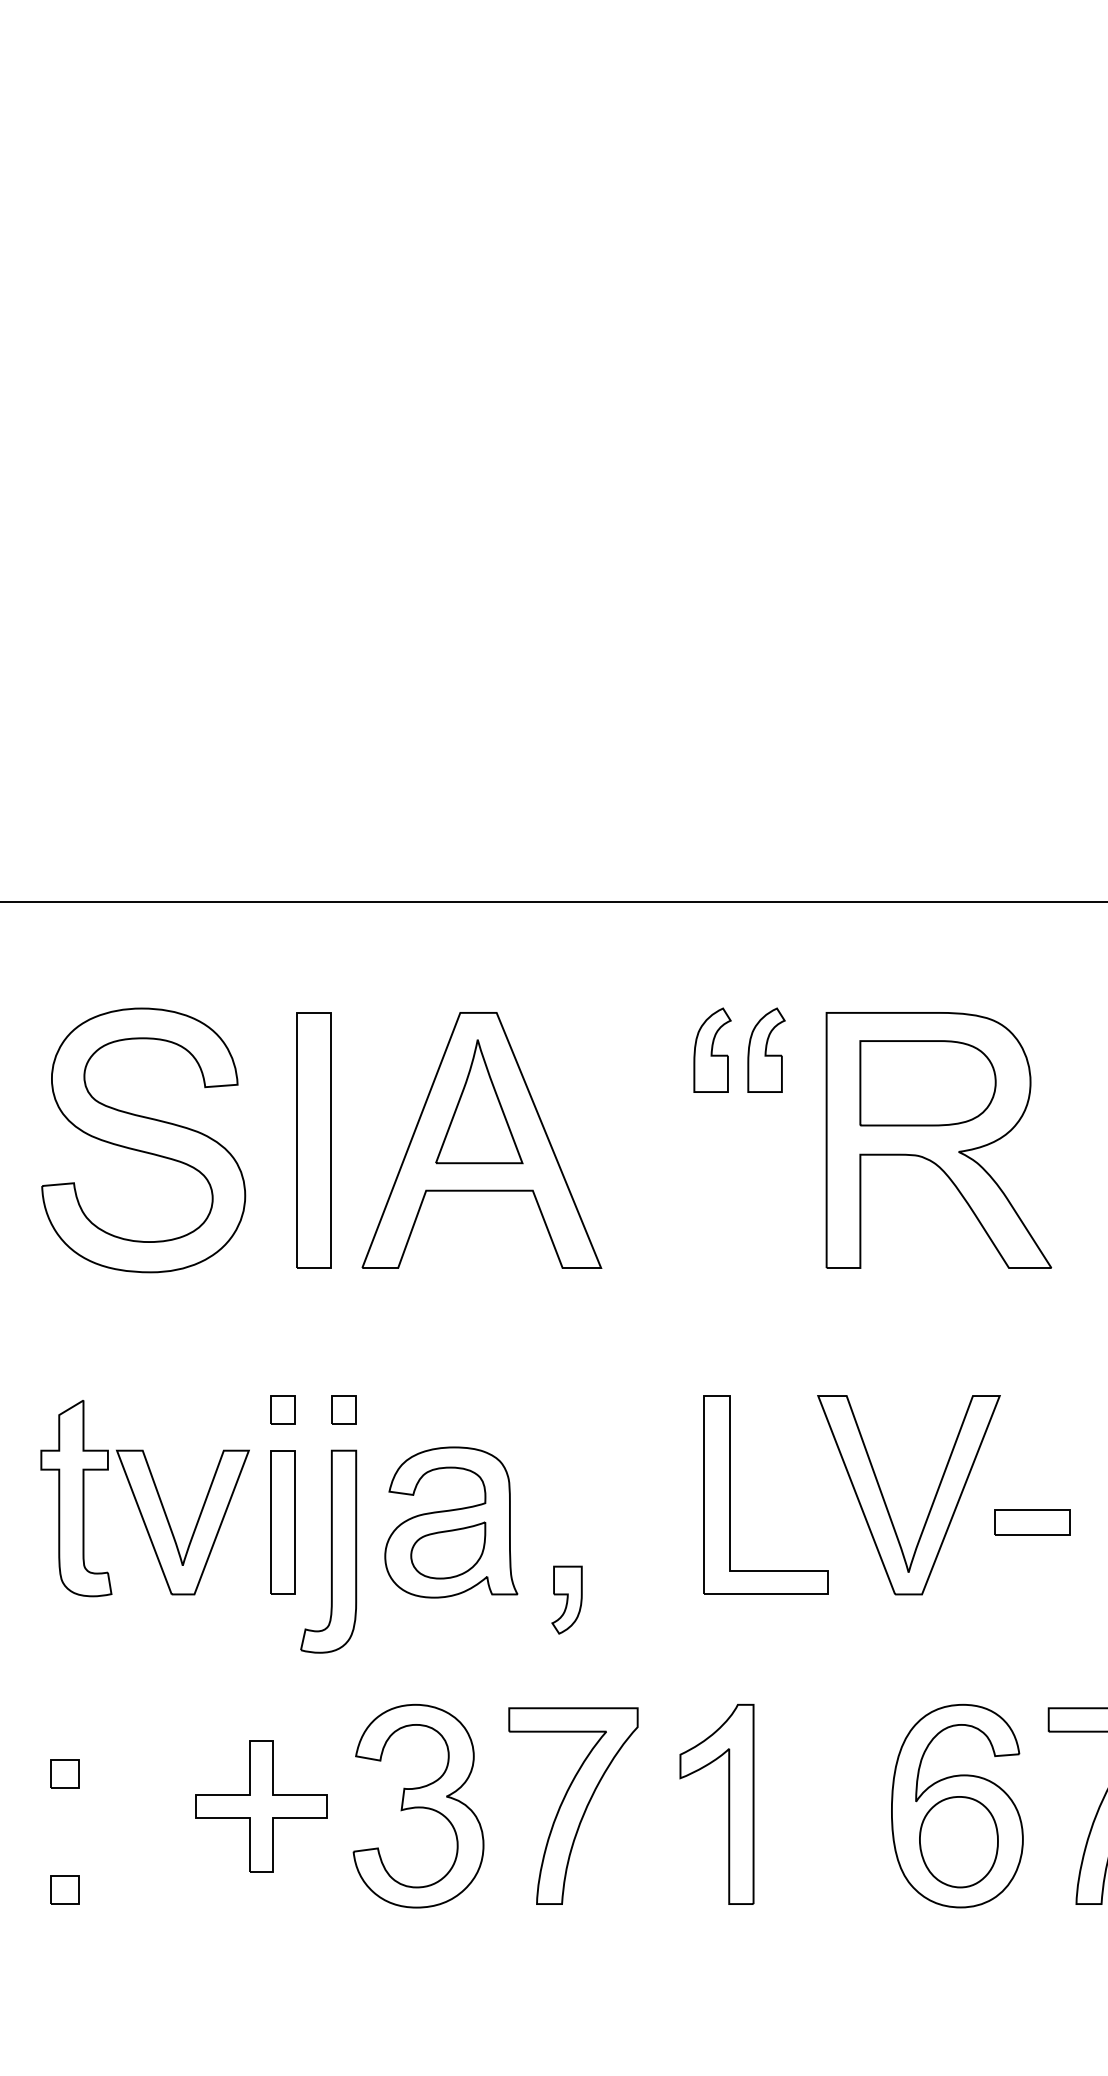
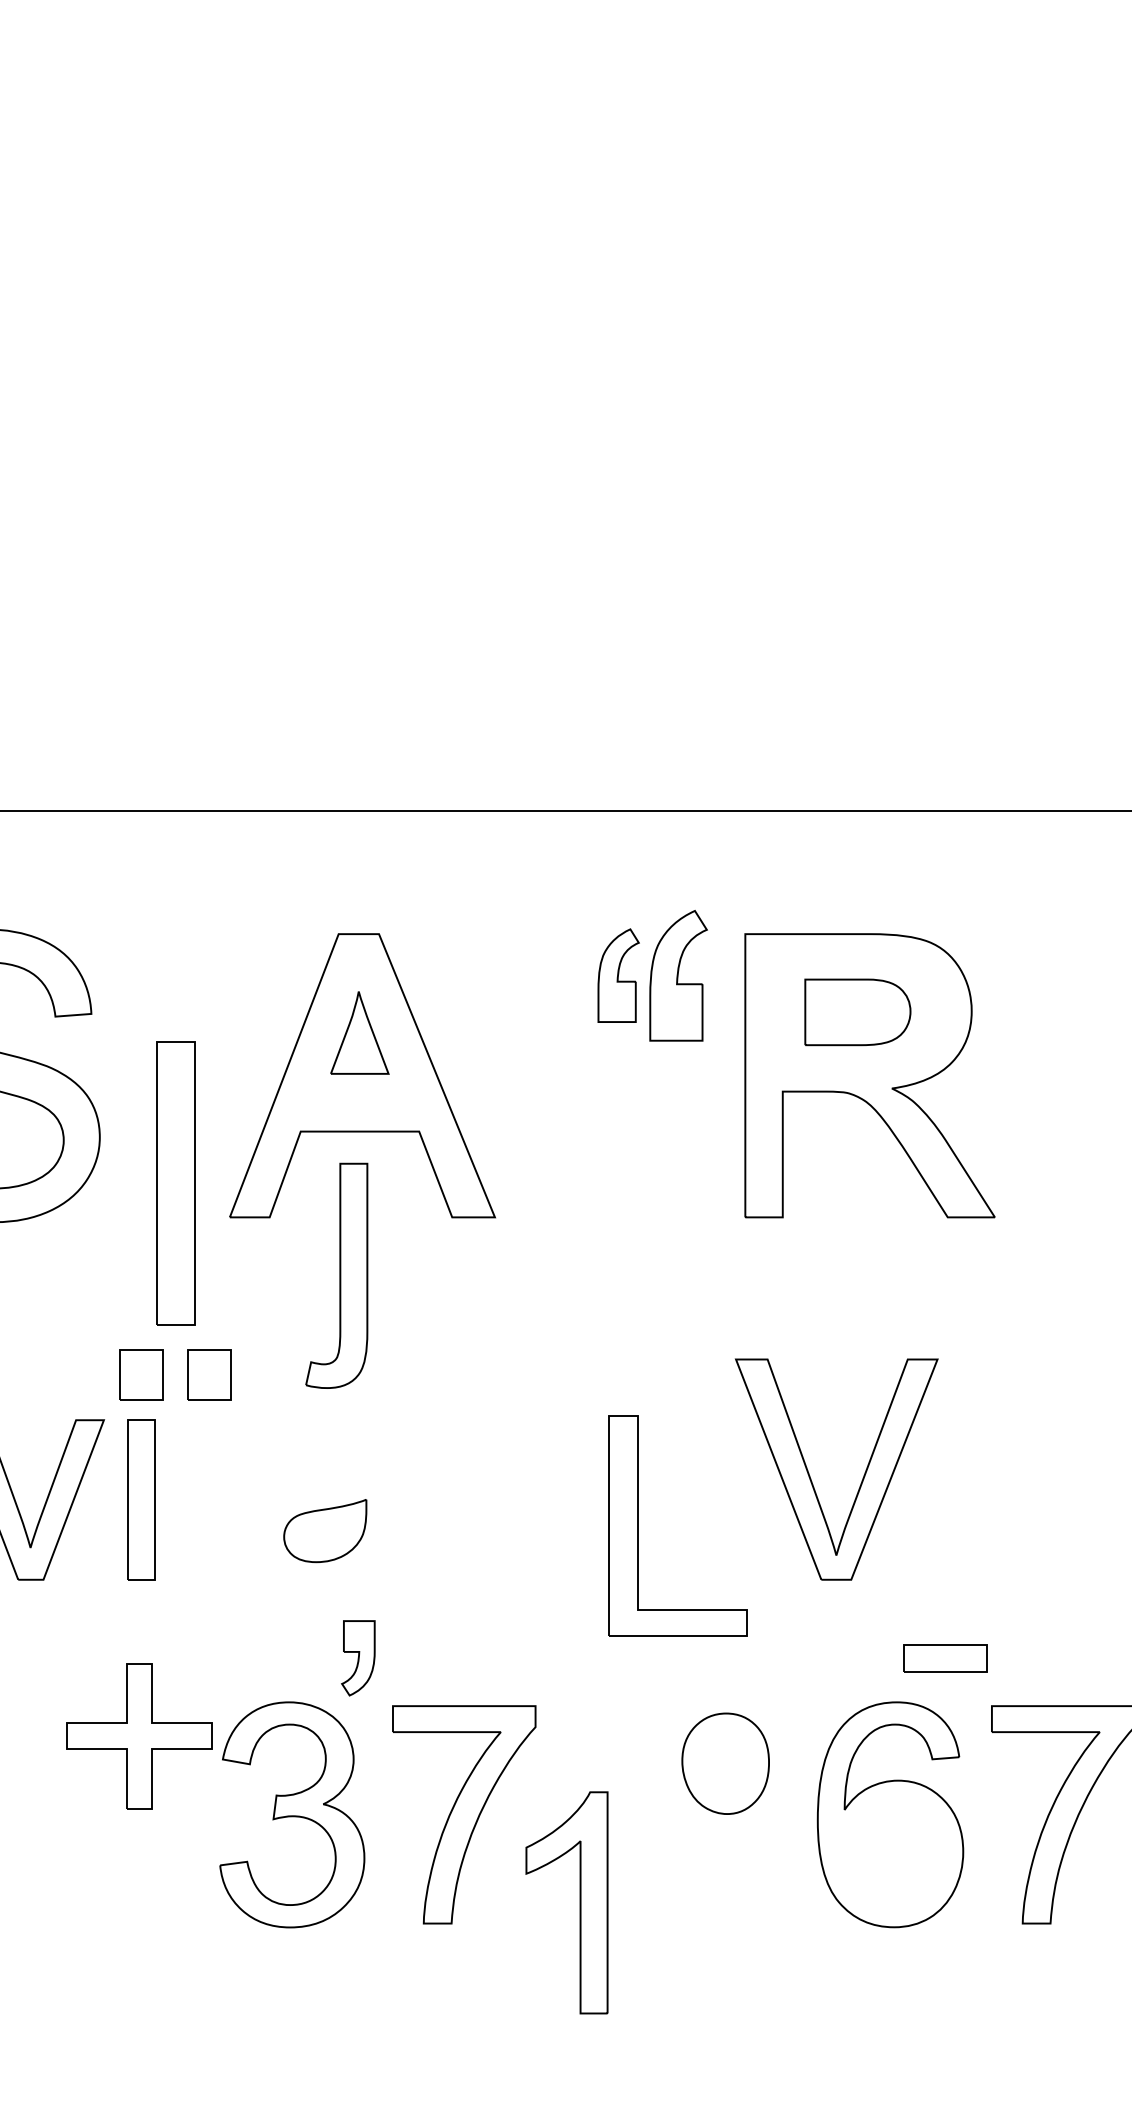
part: (766, 1049) -> (678, 974), size x1.4
part: (927, 1083) -> (857, 1012), size x0.7
part: (479, 1101) -> (359, 1032), size x0.6
part: (313, 1140) -> (175, 1183), moved
part: (282, 1409) -> (141, 1374), size x1.6
part: (343, 1409) -> (208, 1374), size x1.6
part: (730, 1494) -> (638, 1525), moved
part: (451, 1522) -> (328, 1499), removed
part: (1032, 1522) -> (945, 1658), moved
part: (328, 1551) -> (336, 1275), moved
part: (566, 1599) -> (357, 1657), moved
part: (728, 1803) -> (579, 1901), moved
part: (261, 1806) -> (140, 1736), moved
part: (958, 1842) -> (725, 1764), moved

